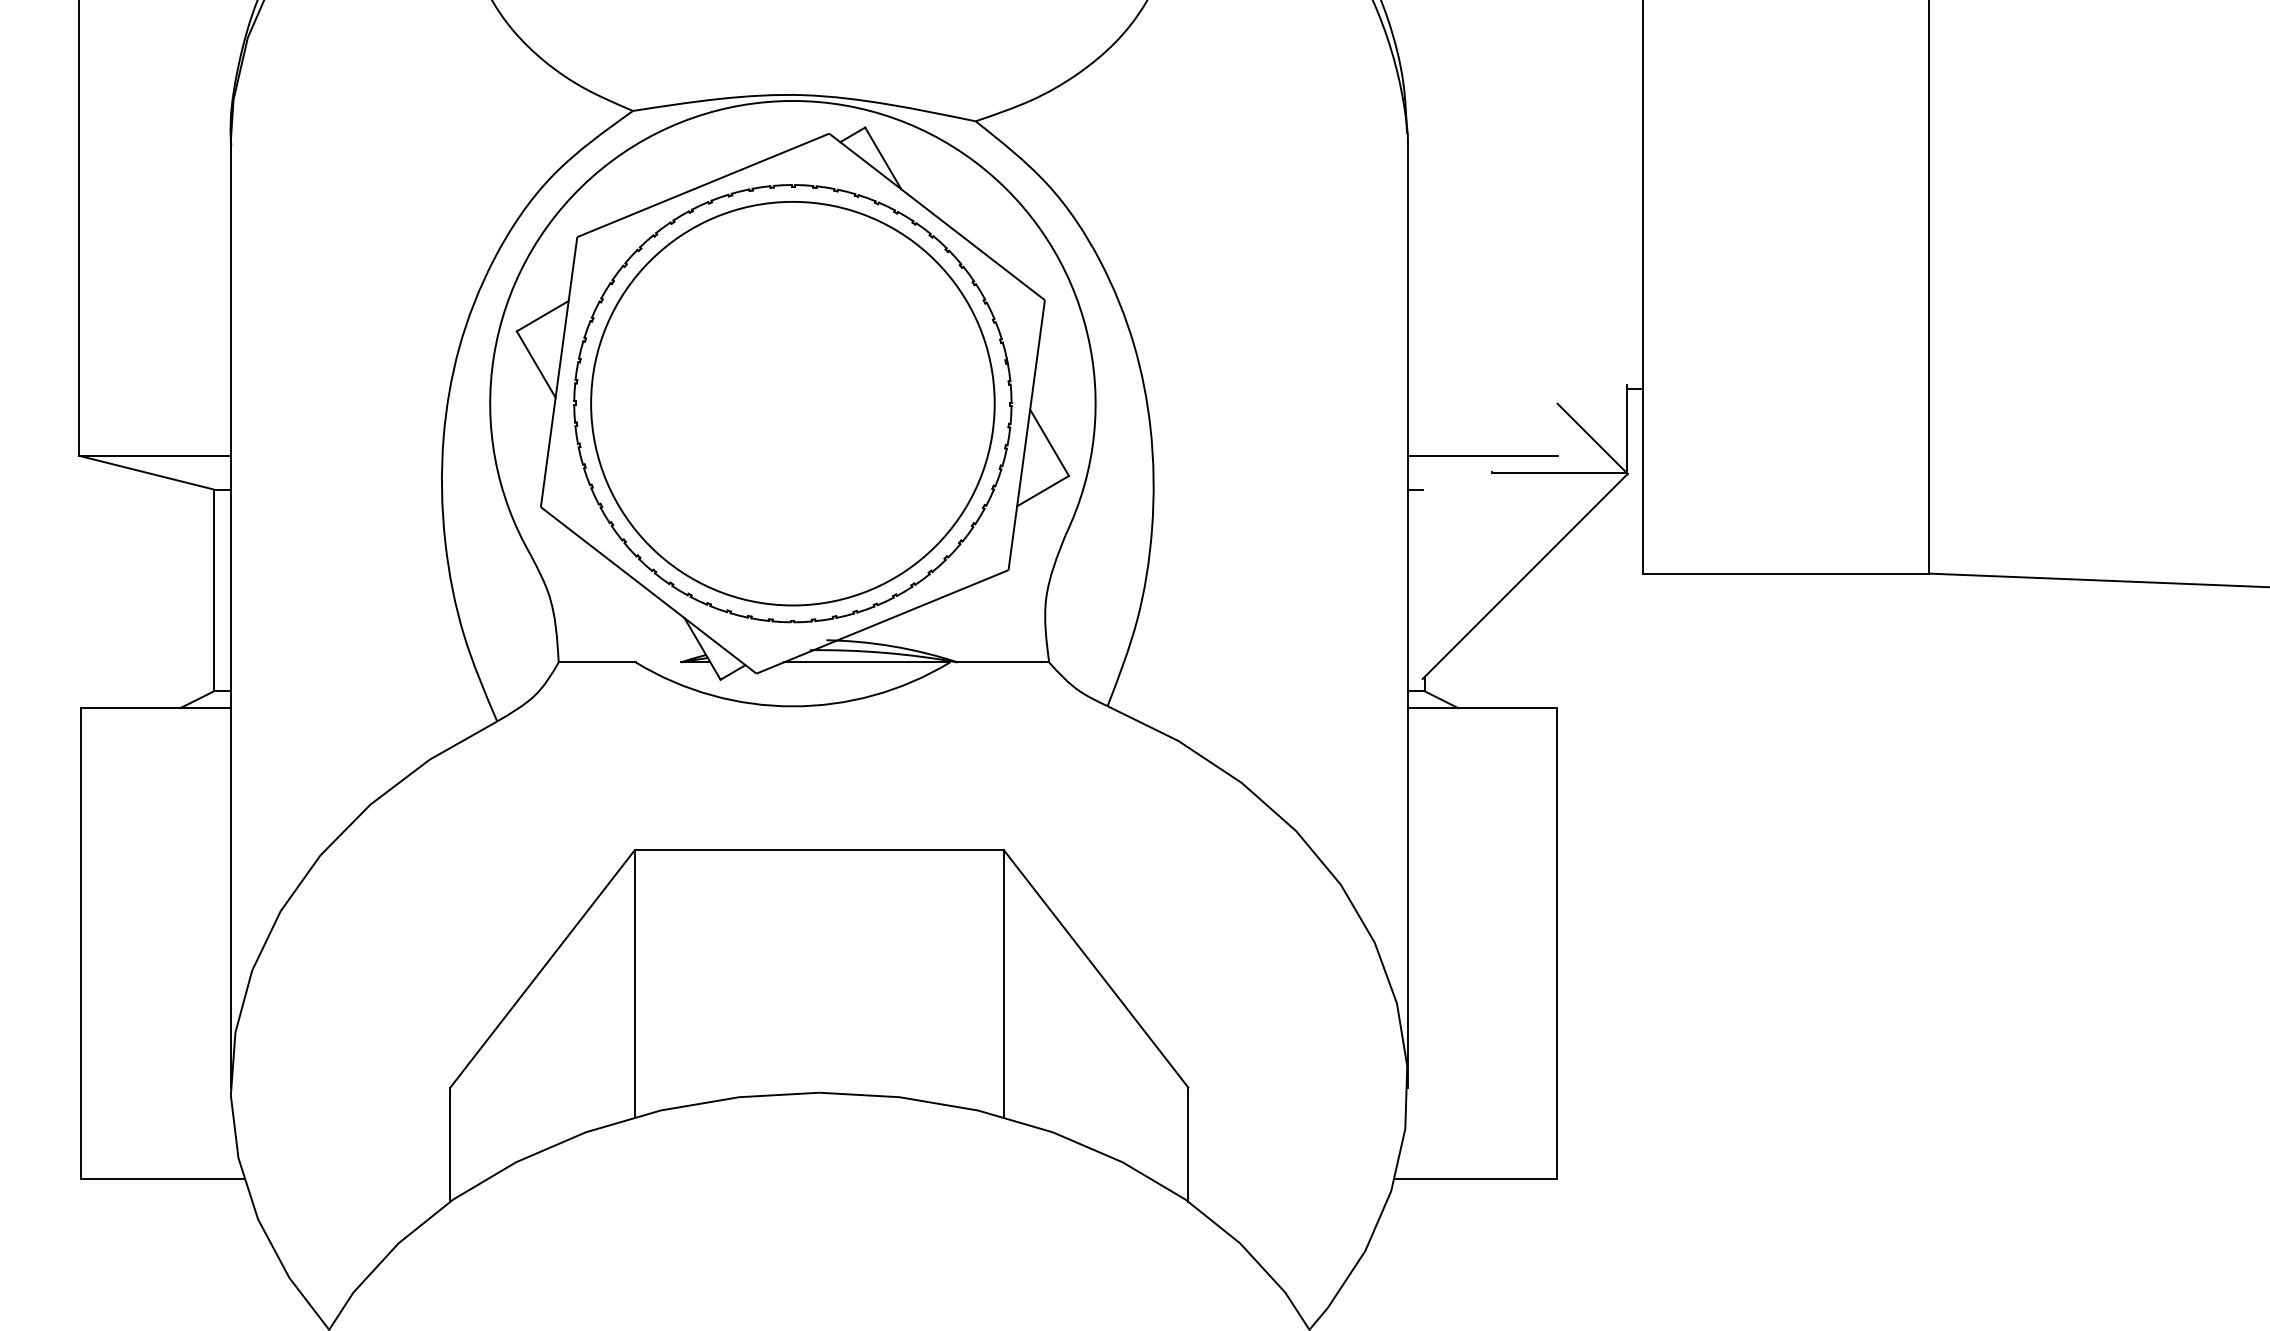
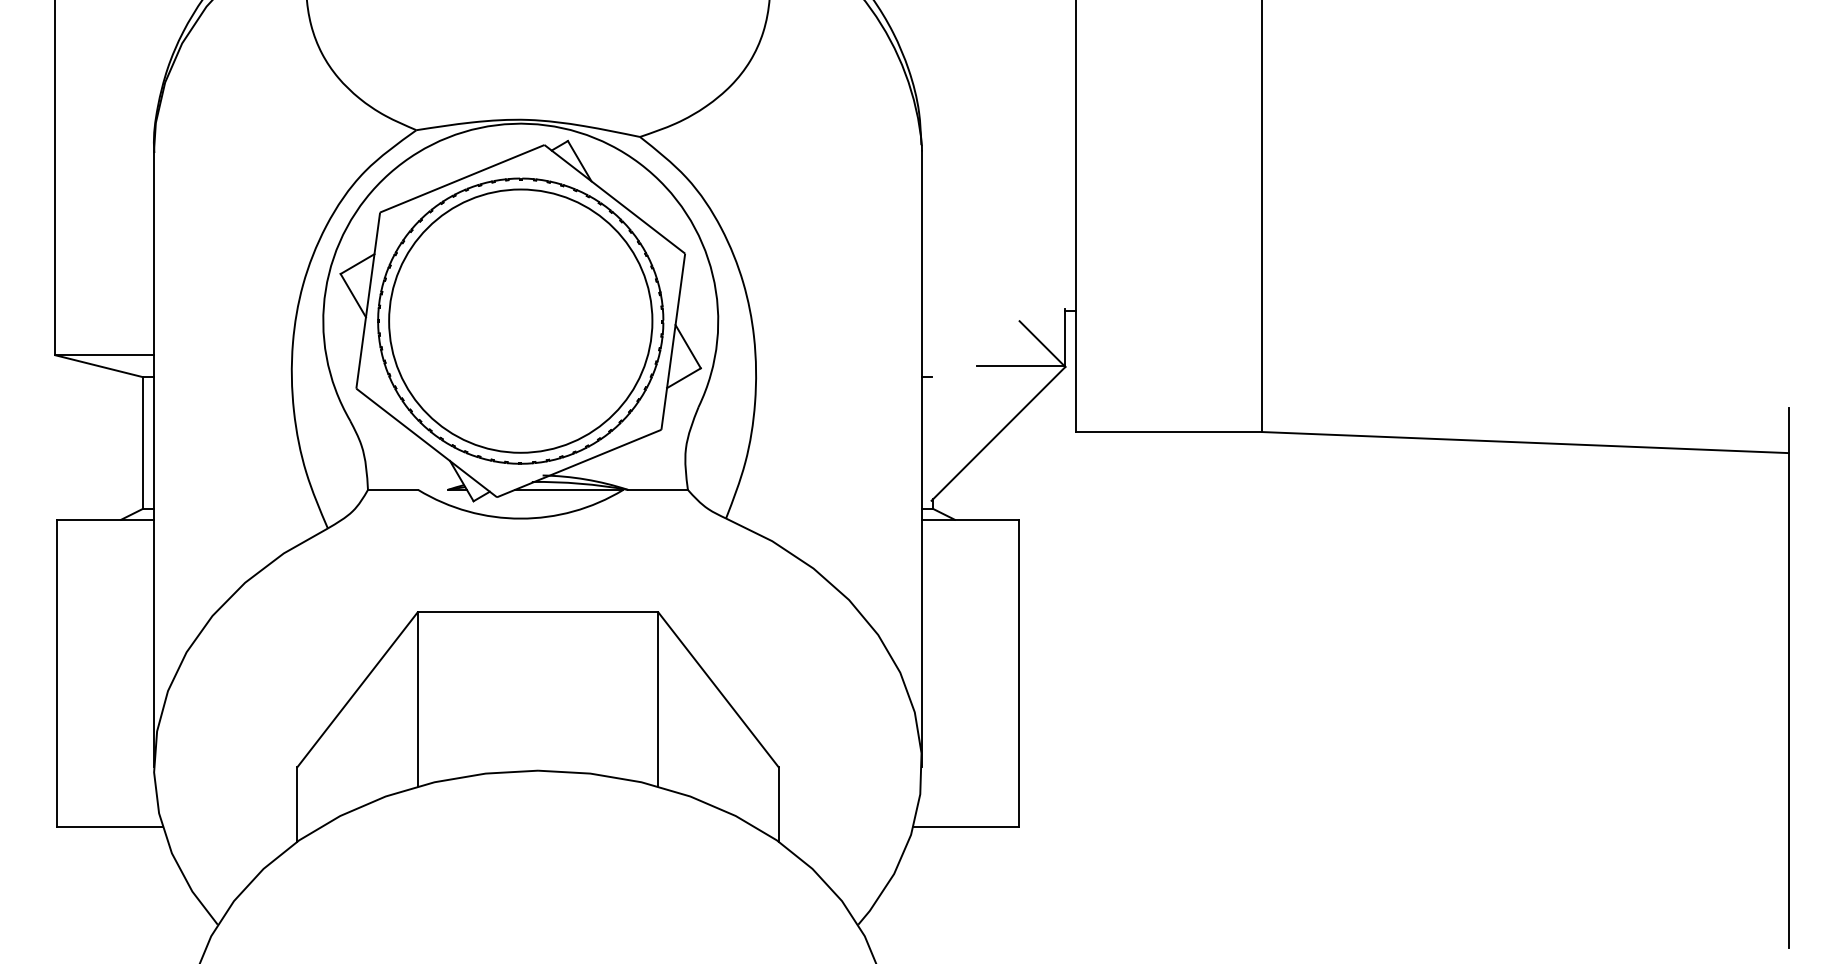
line: (1482, 456) -> (970, 355), removed

